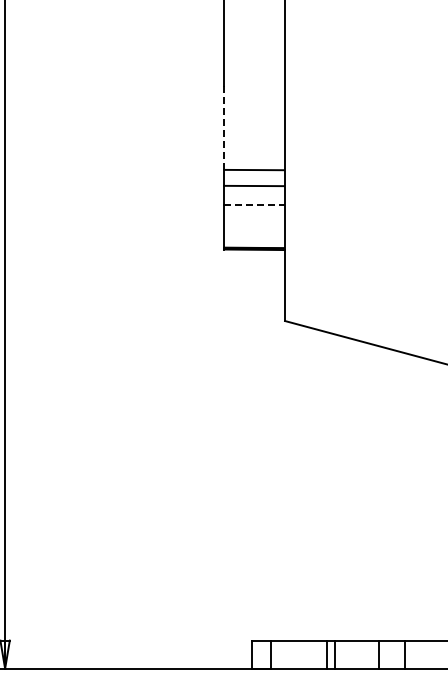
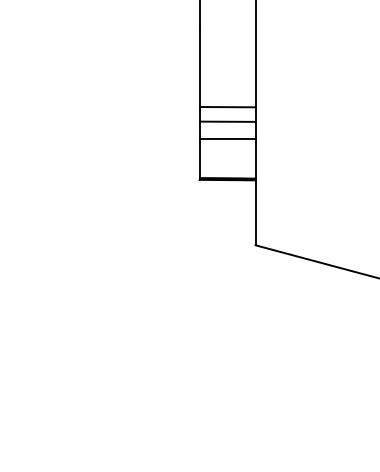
line: (223, 127) -> (199, 68), dashed -> solid
line: (254, 204) -> (227, 138), dashed -> solid

